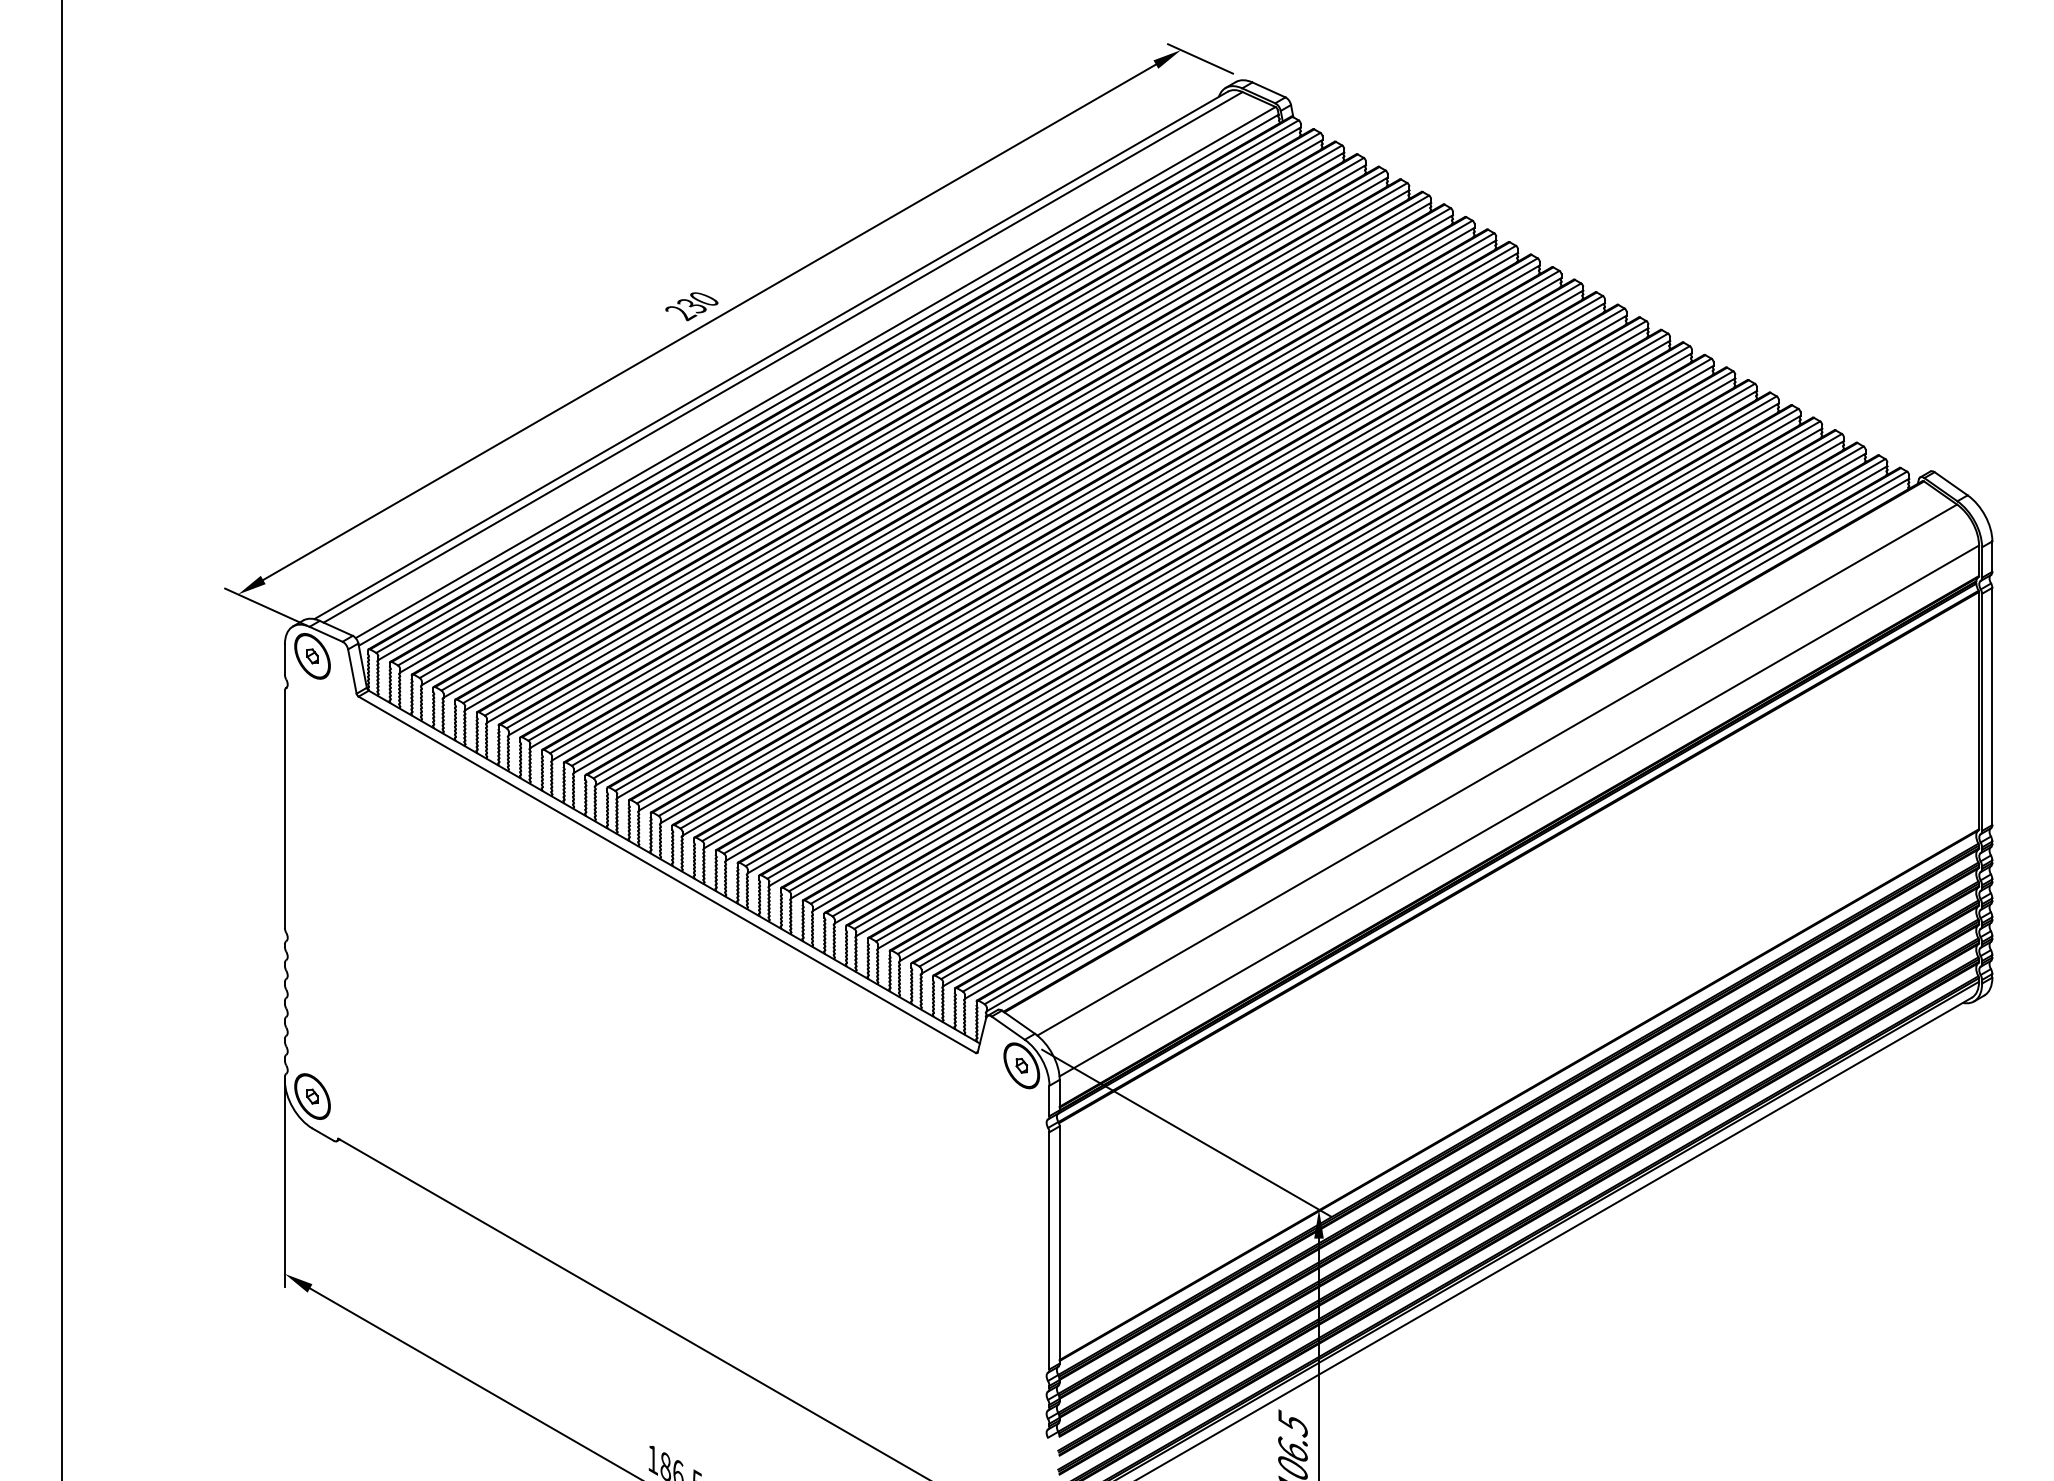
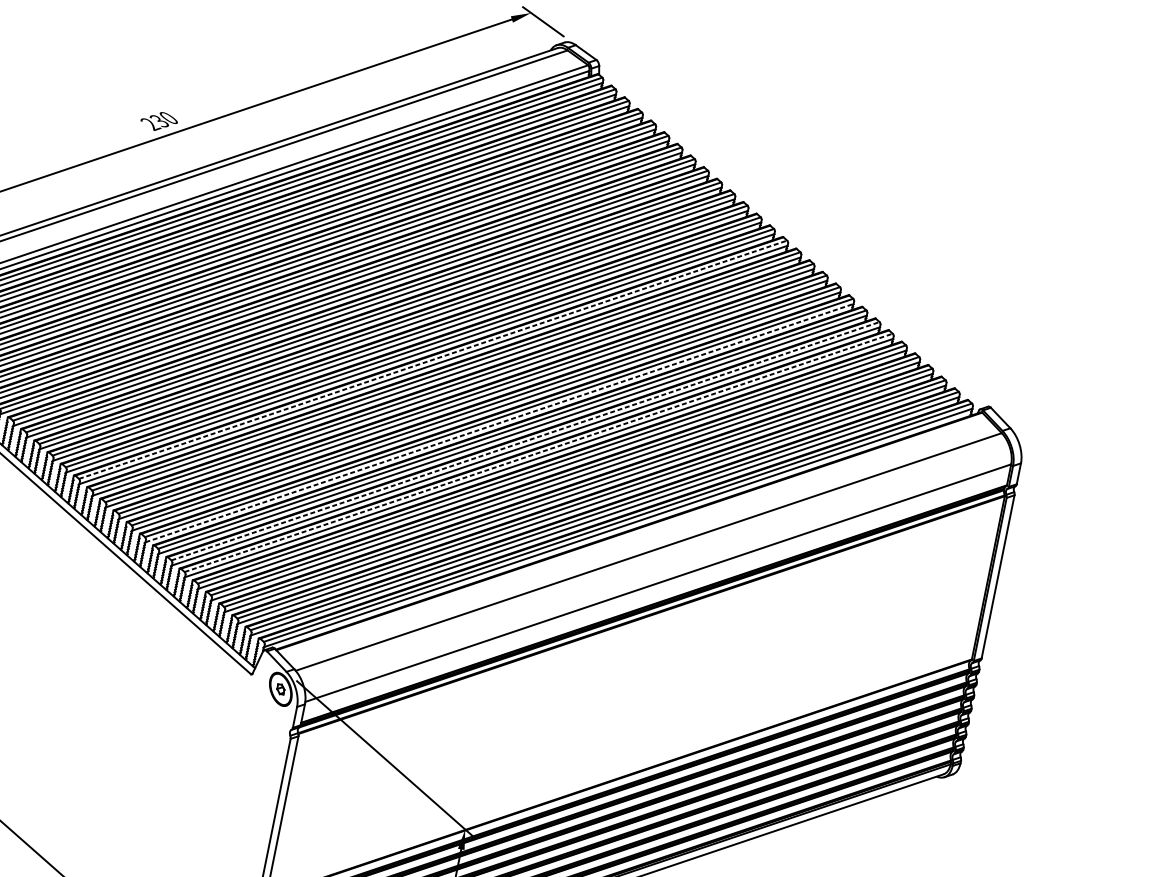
line: (1141, 562) -> (432, 359), solid -> dashed
line: (1252, 632) -> (499, 423), solid -> dashed
line: (1293, 650) -> (525, 441), solid -> dashed
line: (1315, 662) -> (538, 452), solid -> dashed

